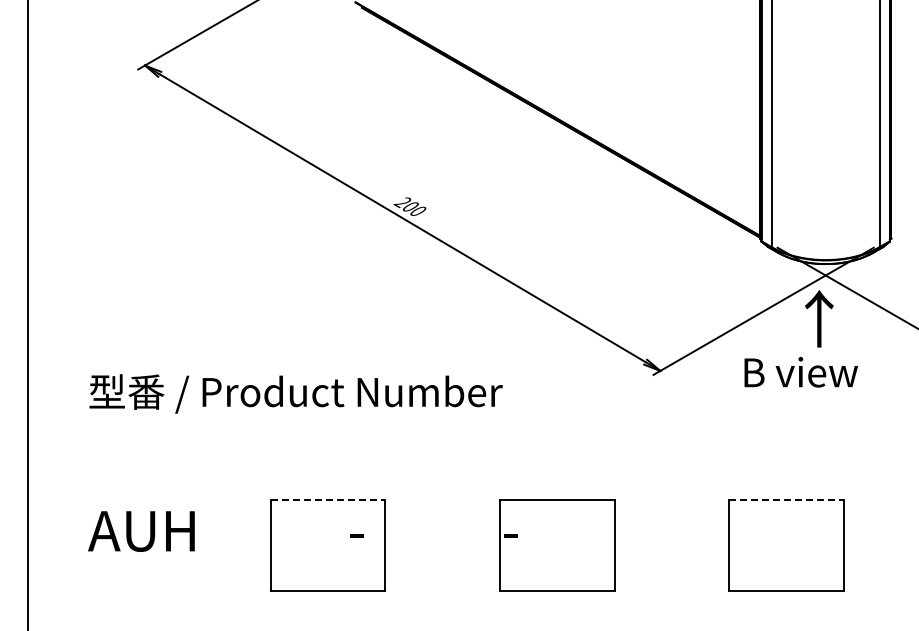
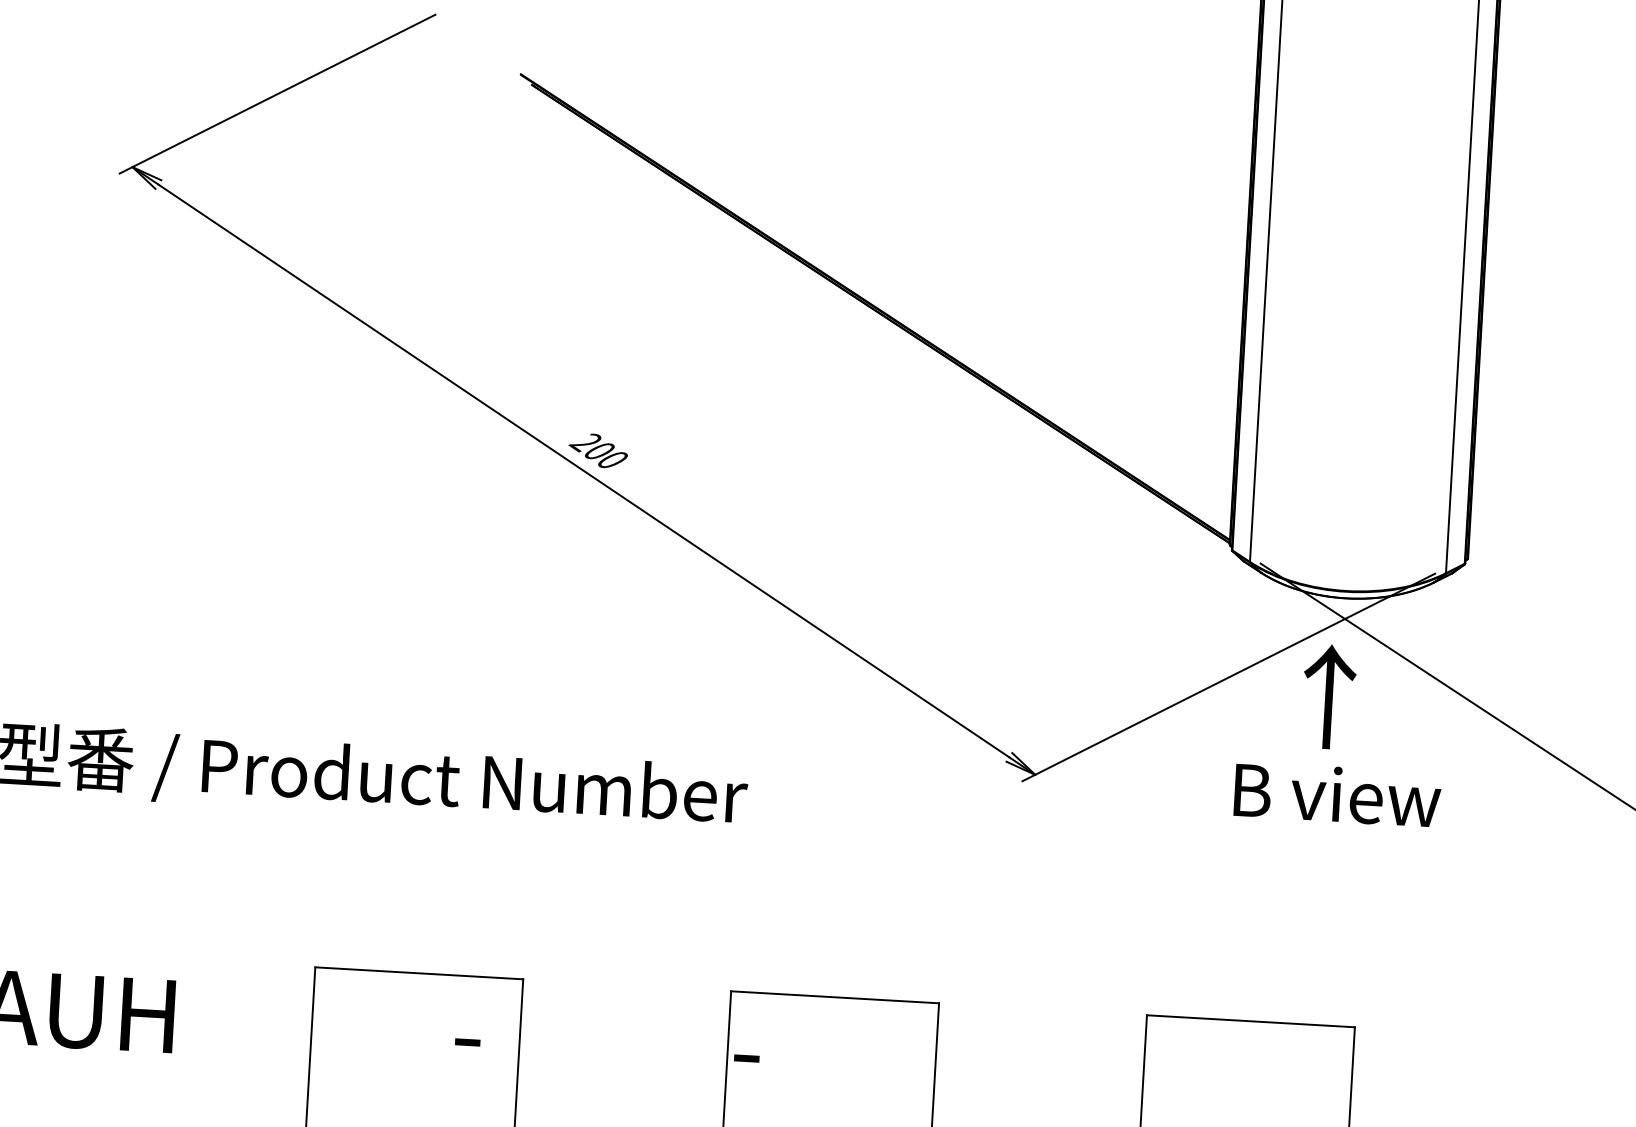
text: (800, 372) -> (1336, 795), moved
line: (328, 499) -> (419, 973), dashed -> solid
line: (787, 499) -> (1252, 1021), dashed -> solid

